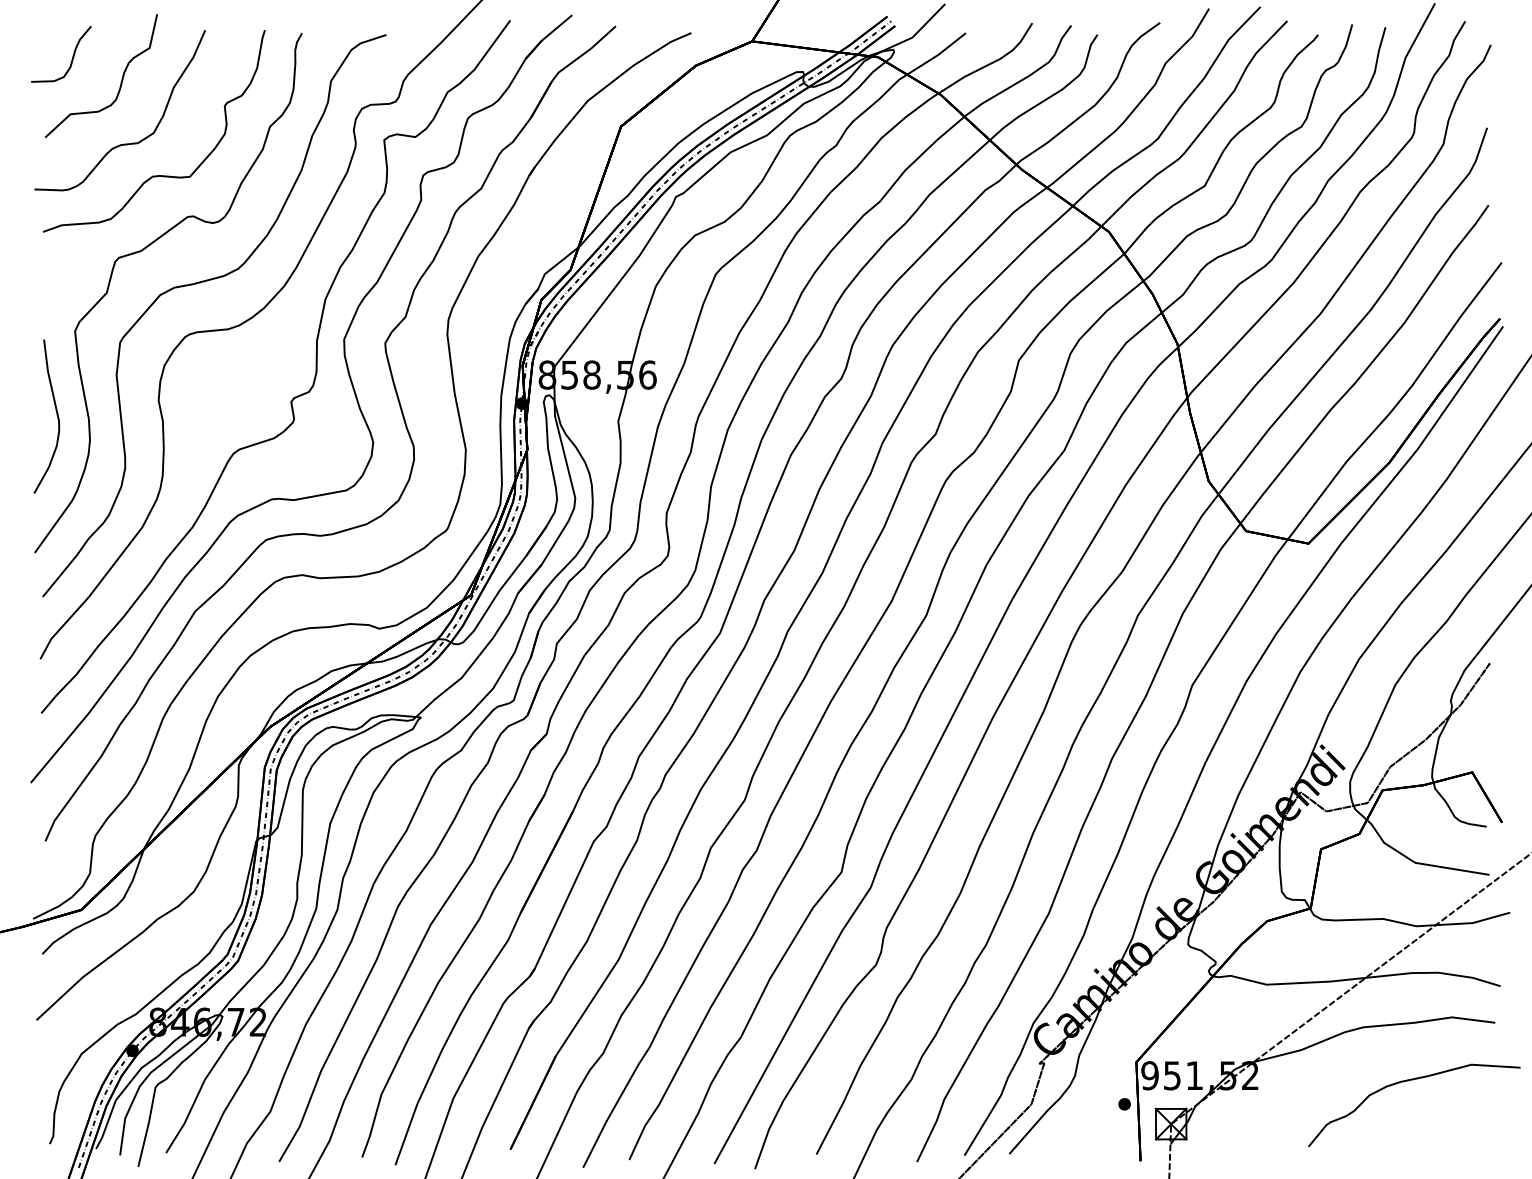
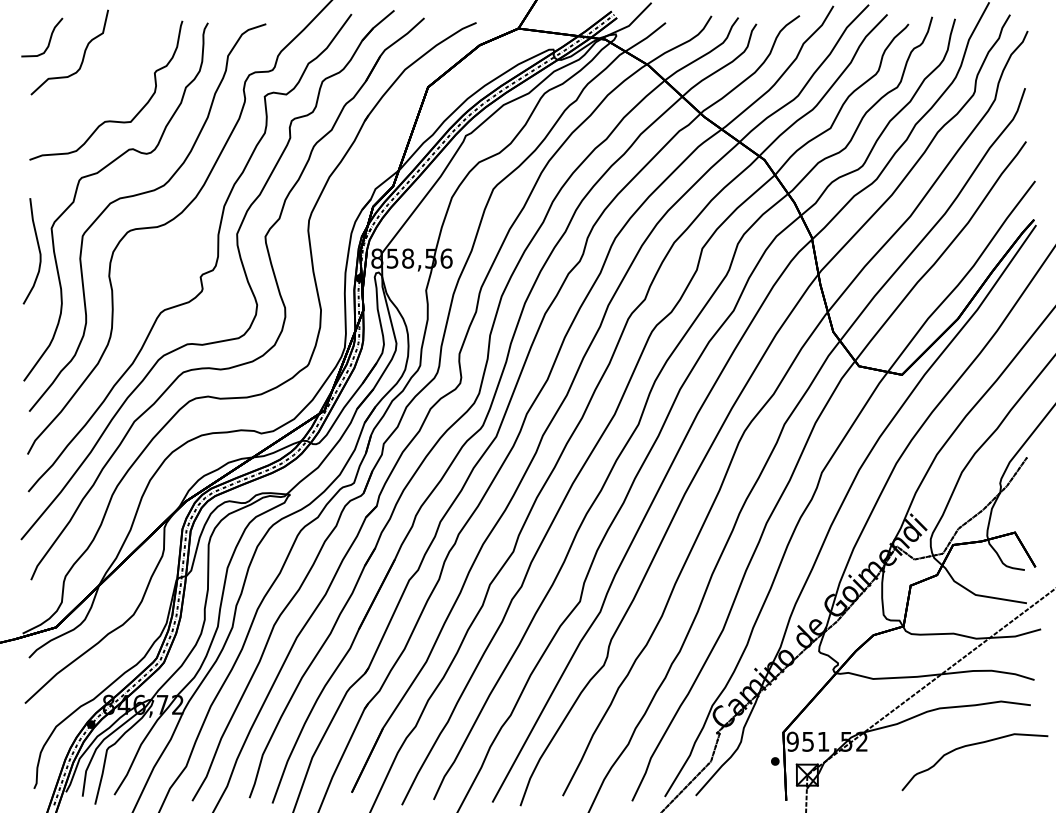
curve: (124, 142) -> (85, 98), removed
curve: (56, 415) -> (38, 250), moved

